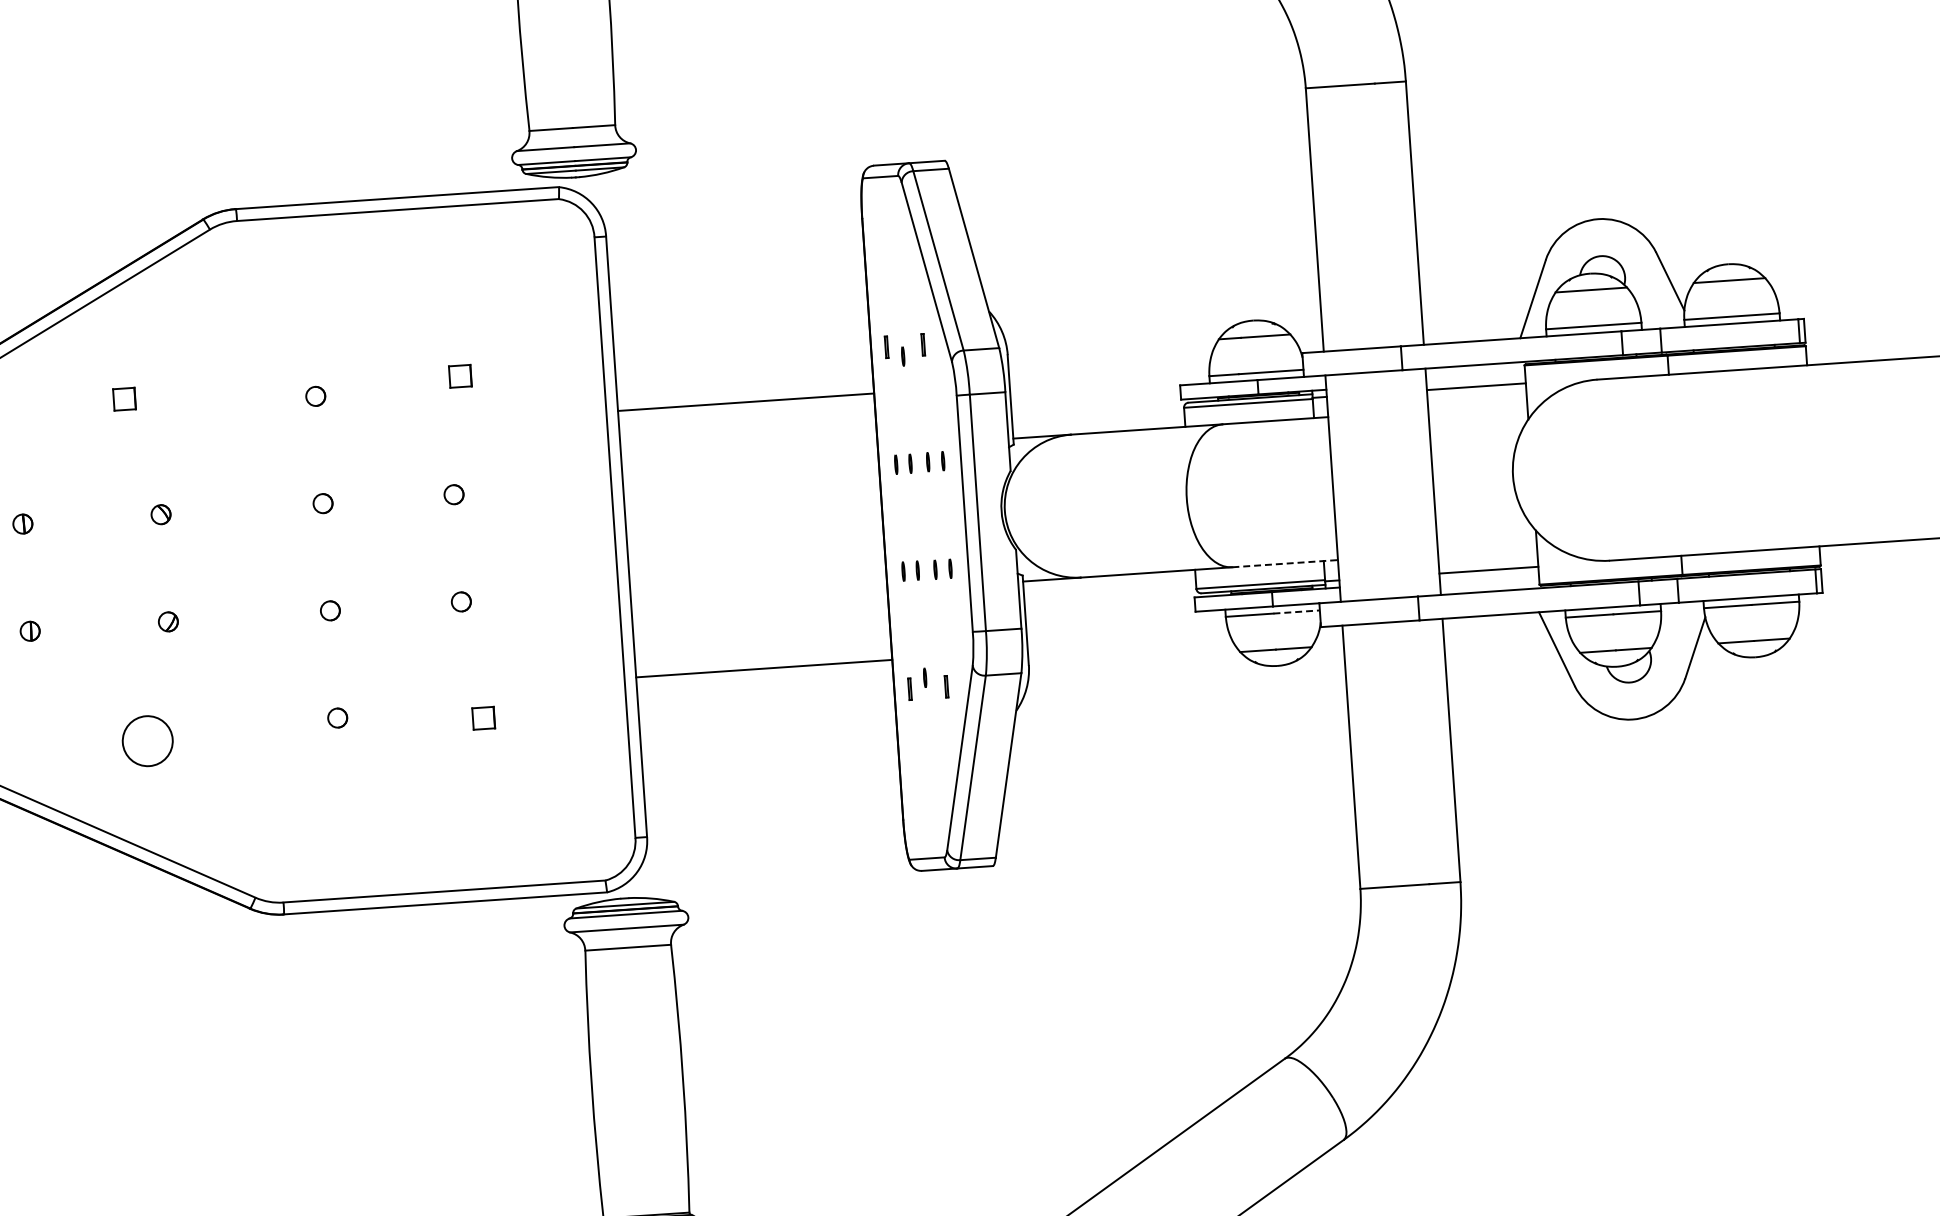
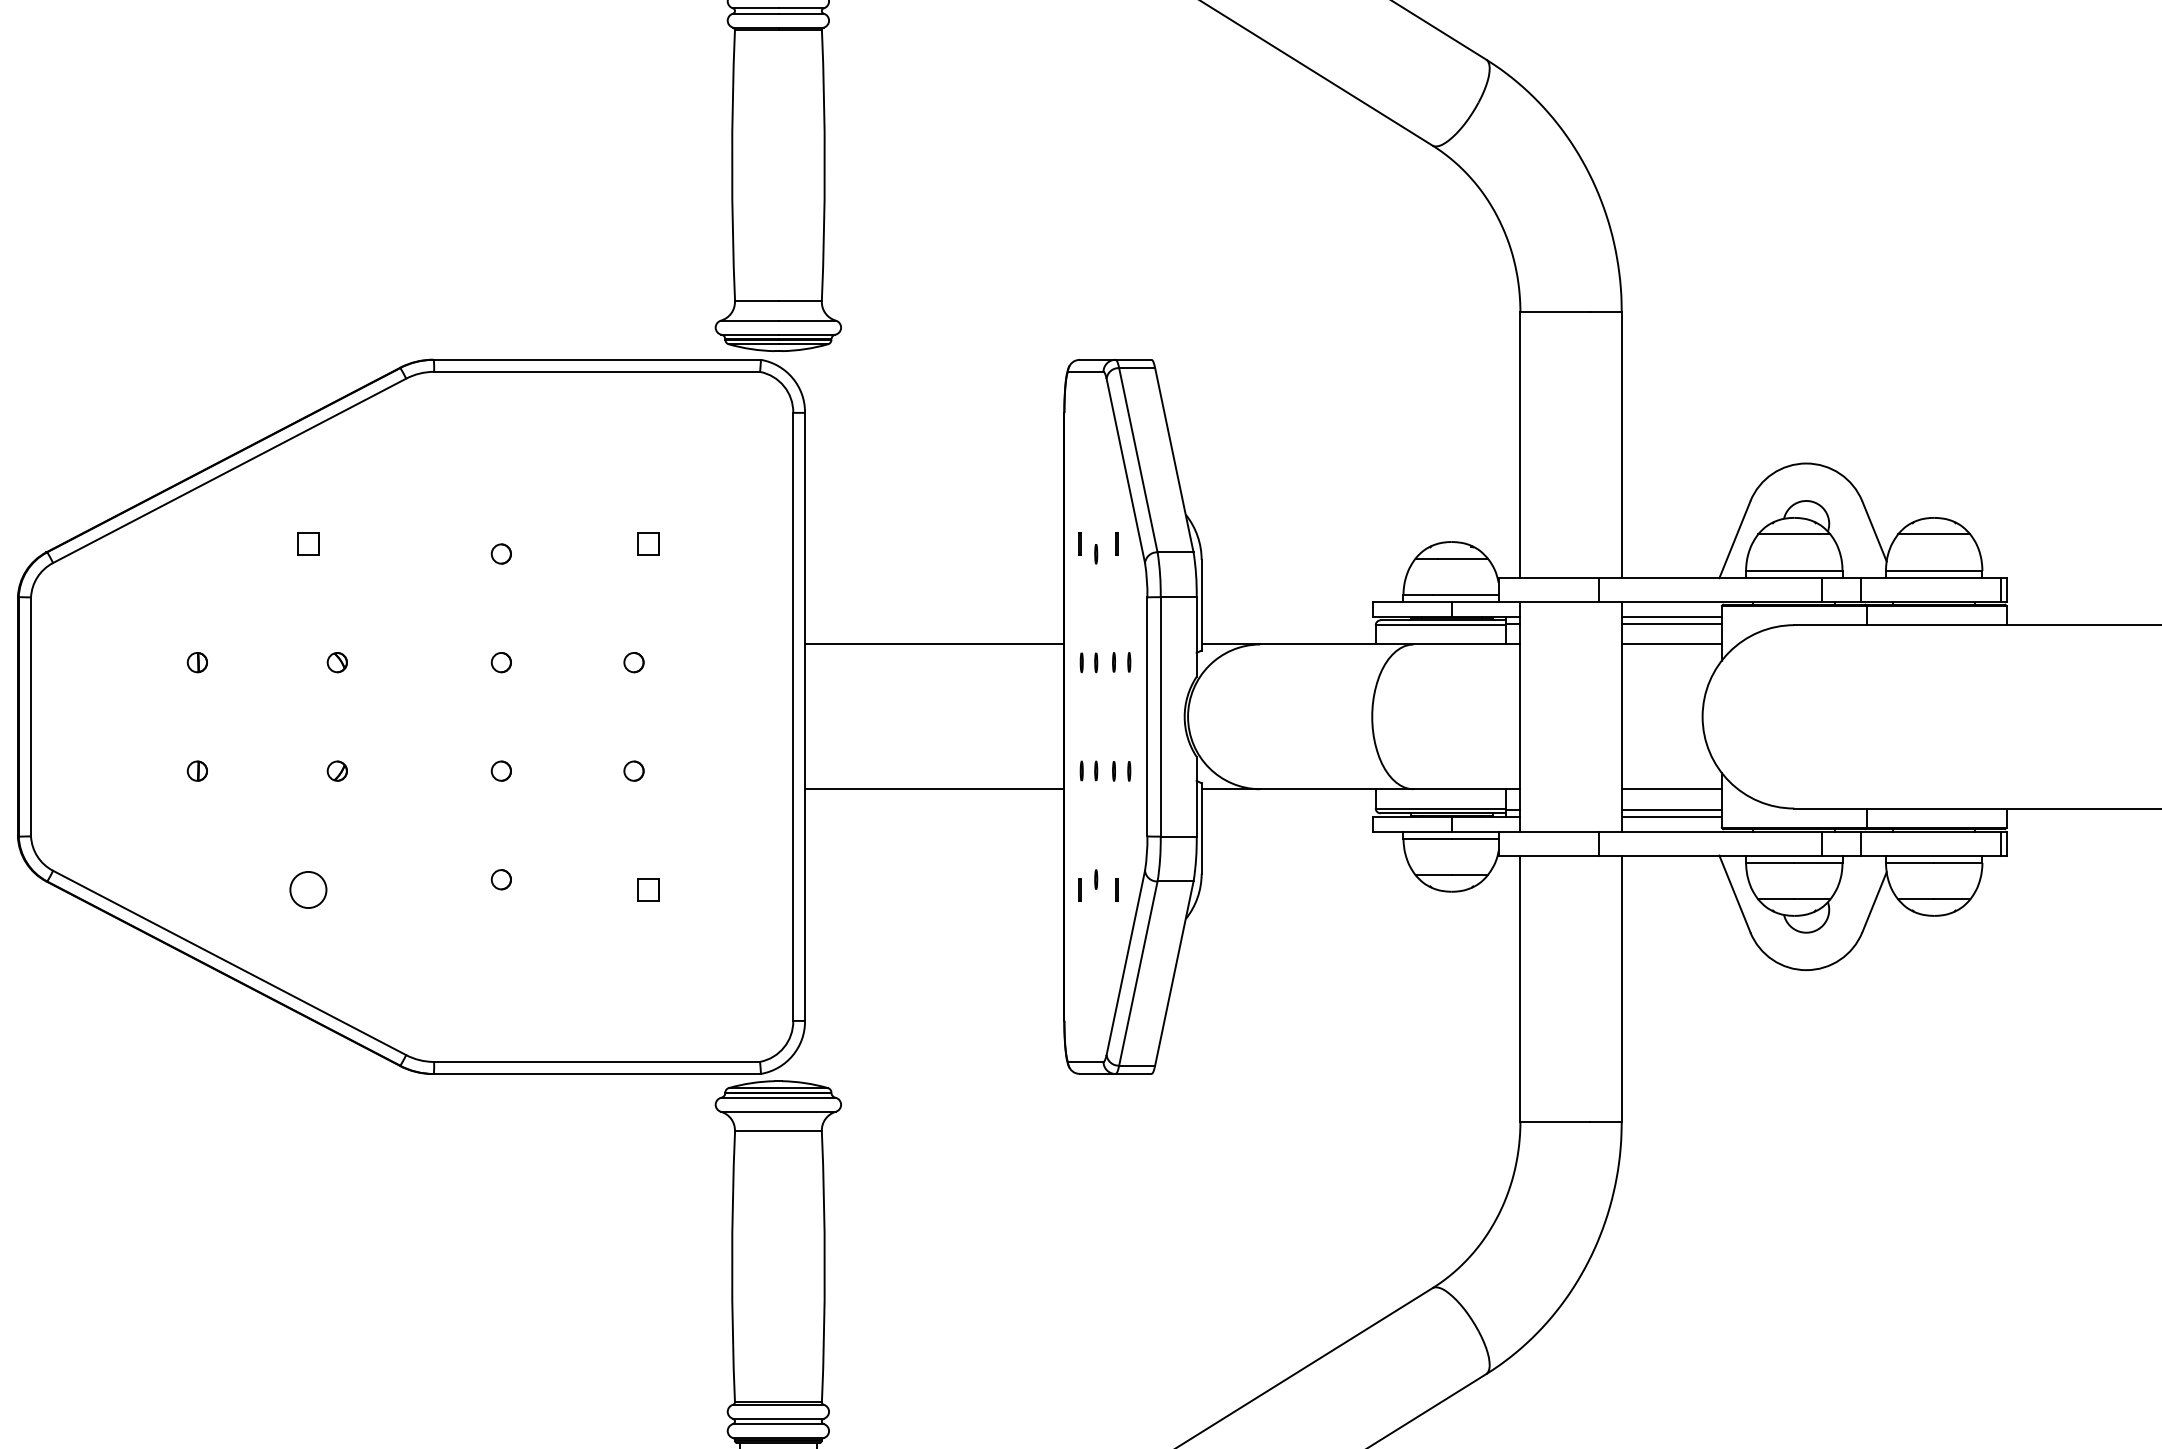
line: (1475, 379) -> (1671, 616), added
line: (745, 402) -> (934, 644), moved
line: (1477, 406) -> (1671, 644), added
line: (1487, 550) -> (1671, 789), added
line: (1285, 563) -> (1467, 789), dashed -> solid
line: (1489, 577) -> (1671, 817), added
line: (1296, 611) -> (1475, 838), dashed -> solid
line: (764, 668) -> (934, 789), moved
circle: (147, 740) -> (308, 889), size x0.71

